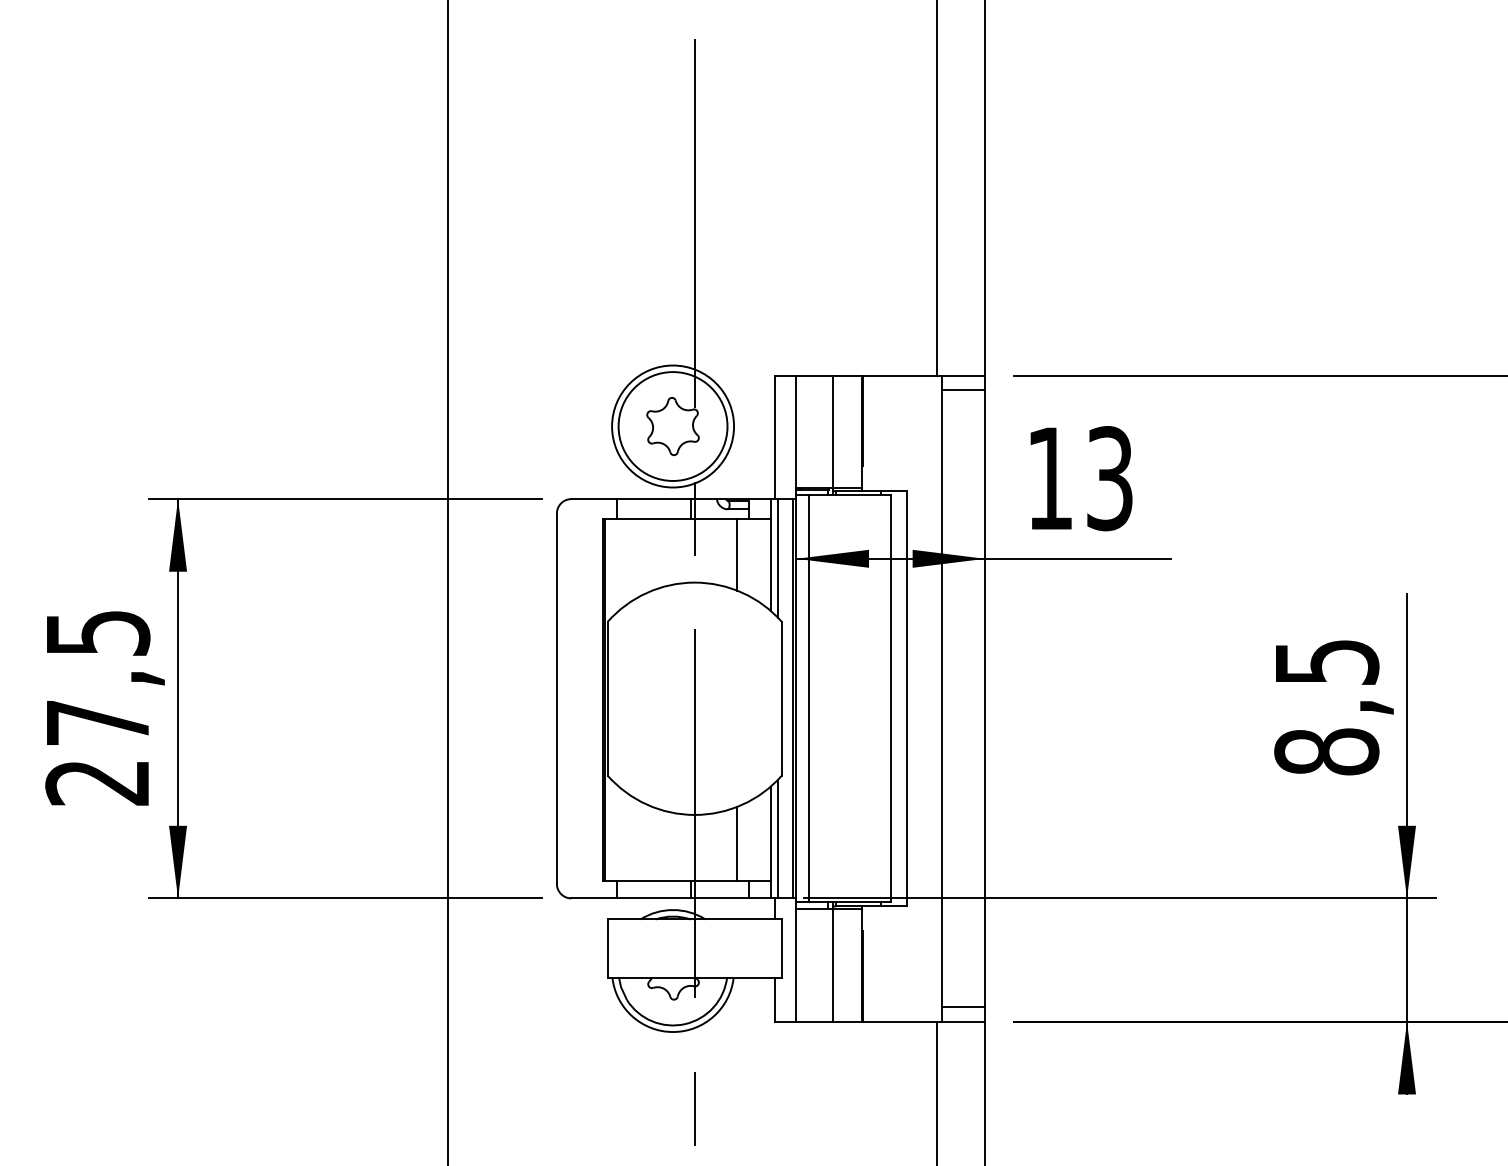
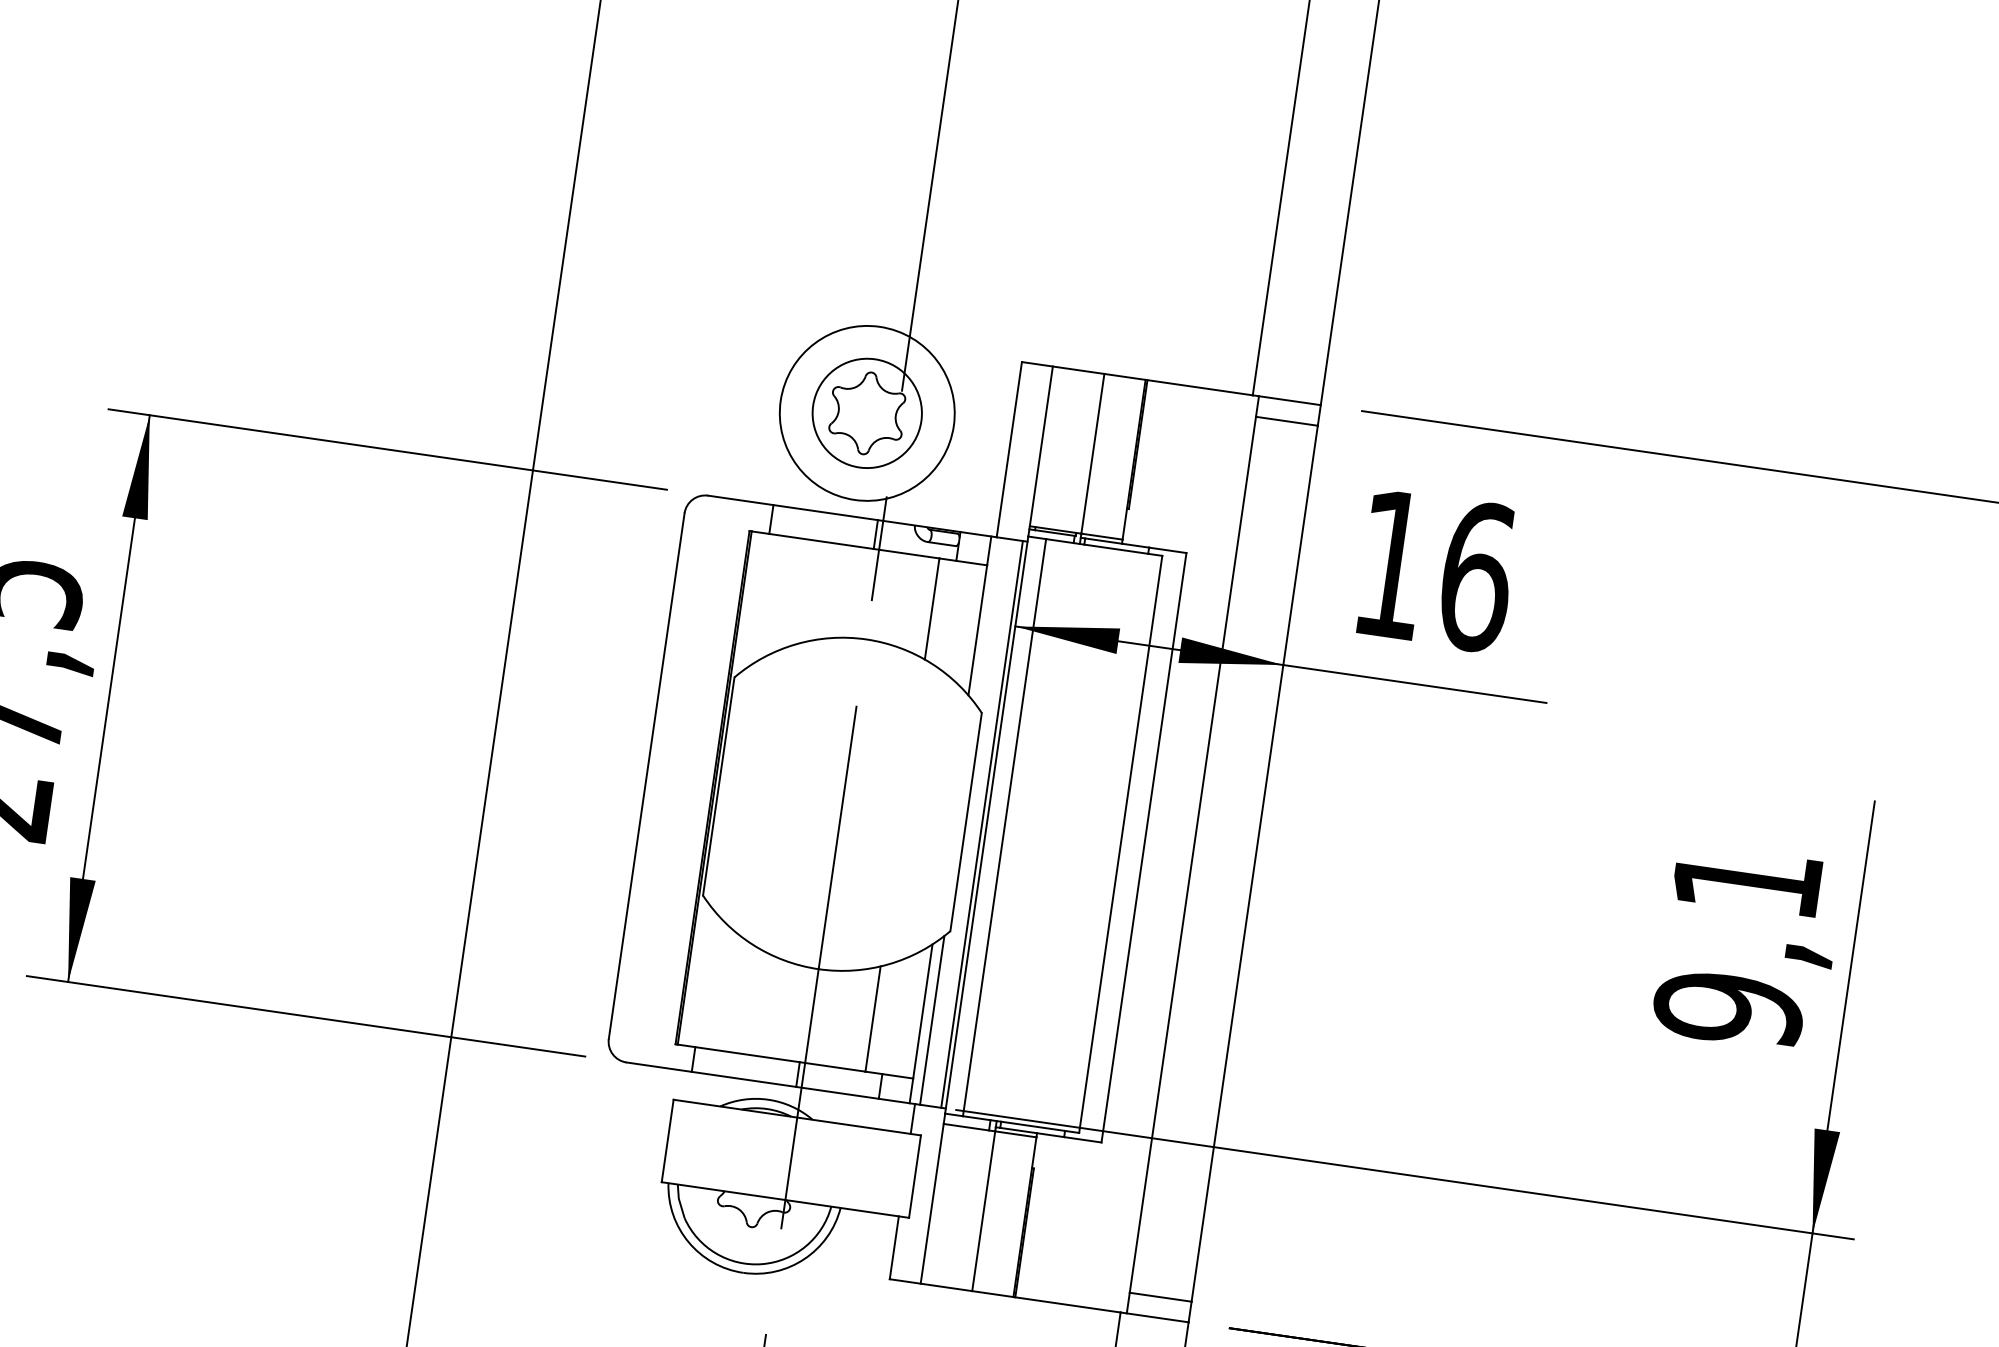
circle: (672, 426) -> (866, 413), size x0.7
text: (1110, 478) -> (1477, 576), 13 -> 16
line: (778, 558) -> (989, 622), removed
text: (1326, 707) -> (1737, 945), 8,5 -> 9,1

